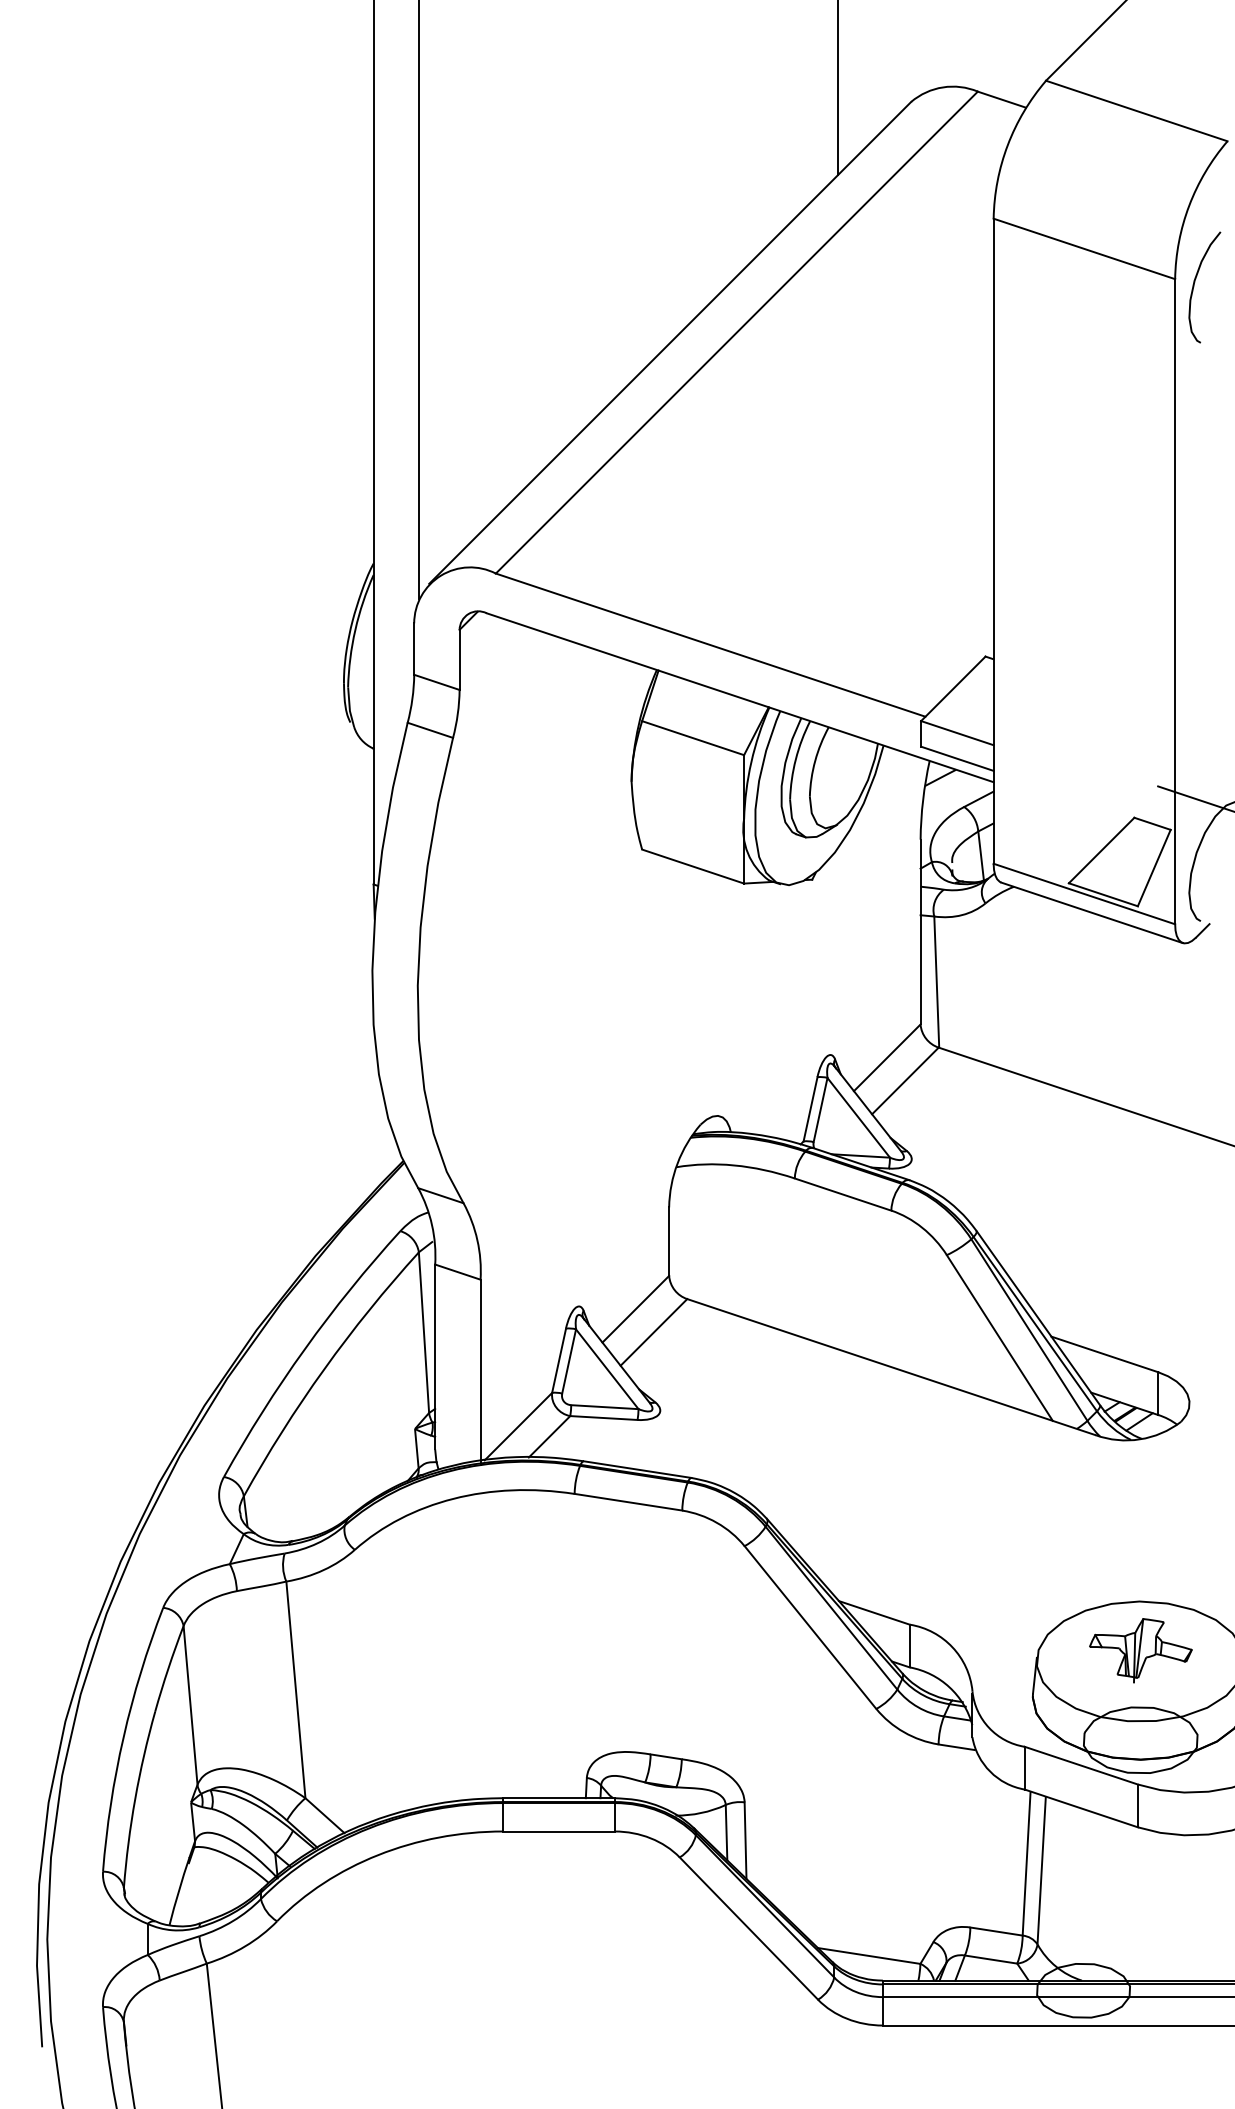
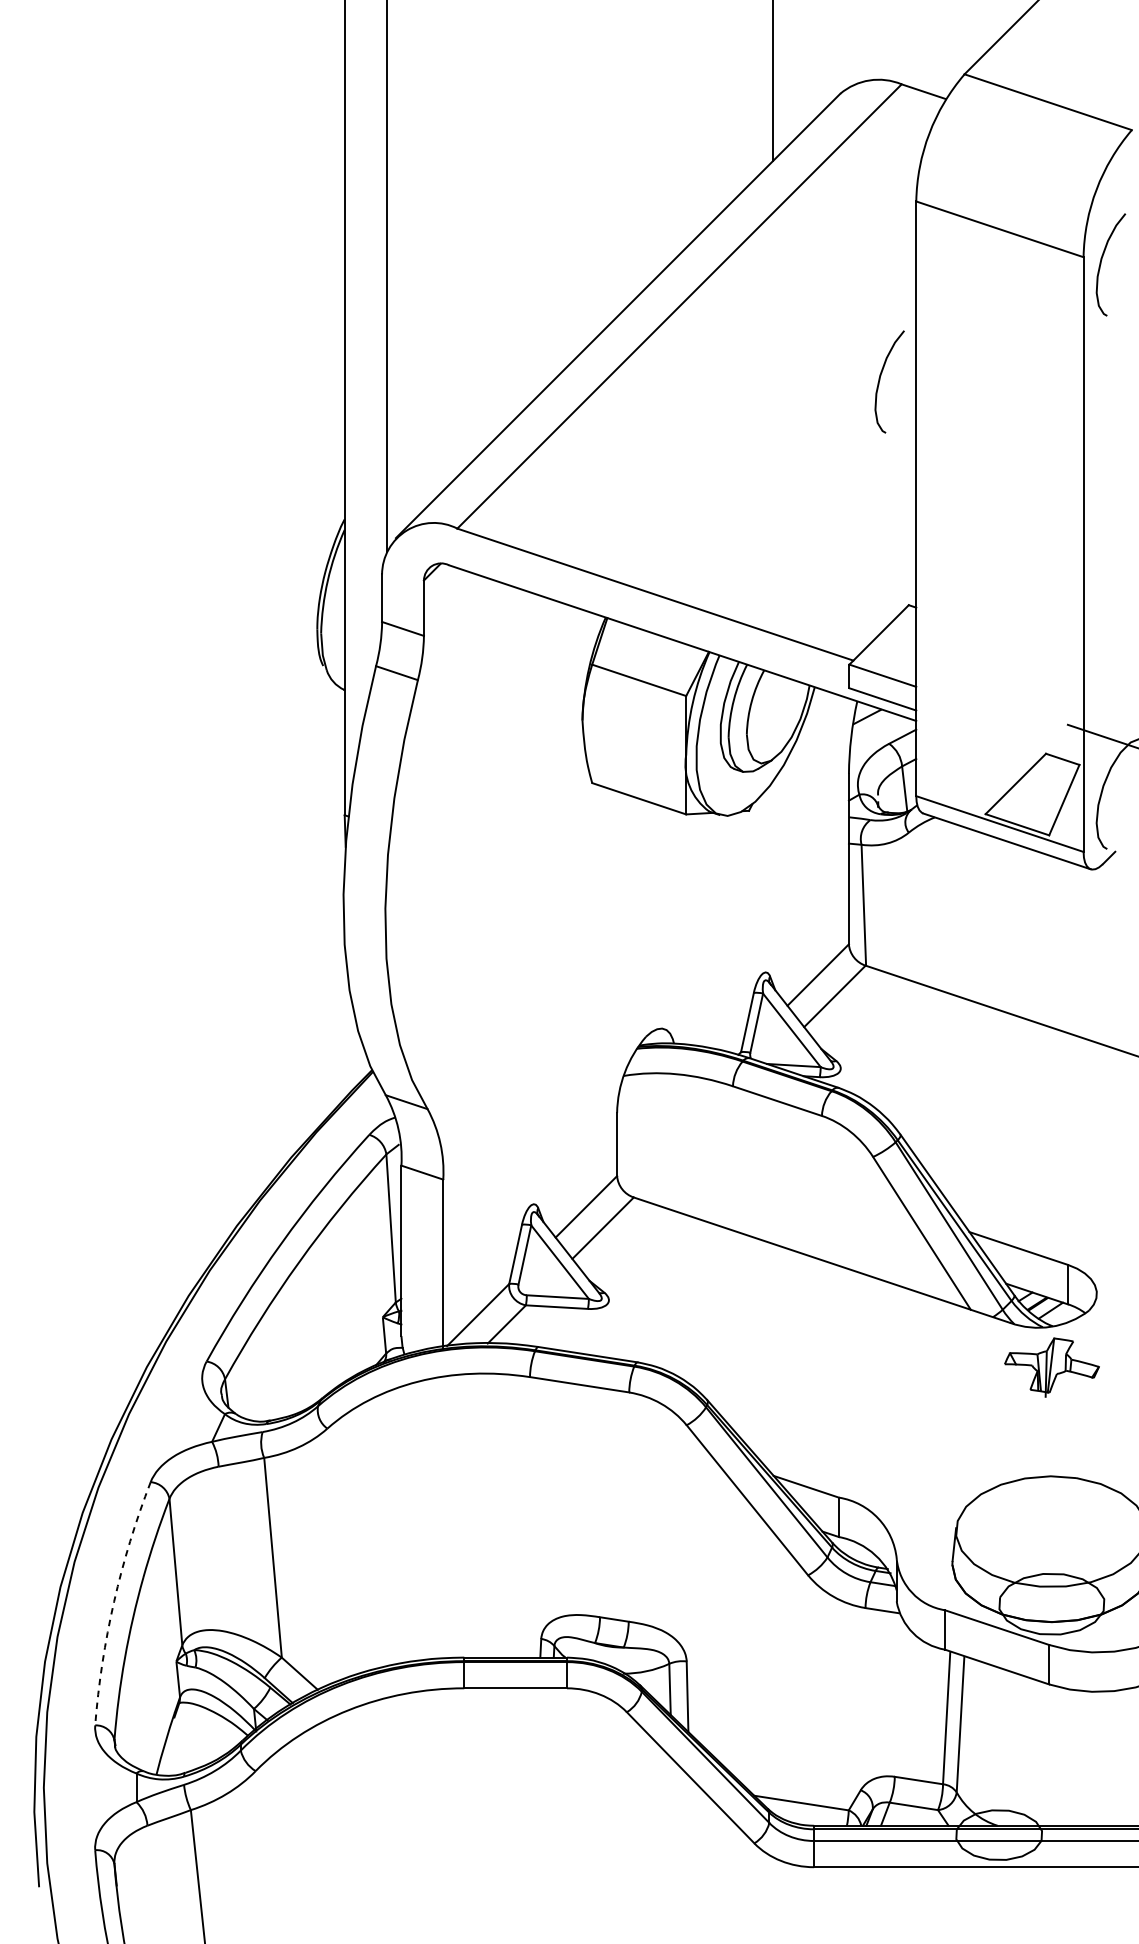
curve: (954, 414) -> (880, 381), added
part: (1140, 1650) -> (1051, 1367), moved
arc: (123, 1737) -> (114, 1601), solid -> dashed

